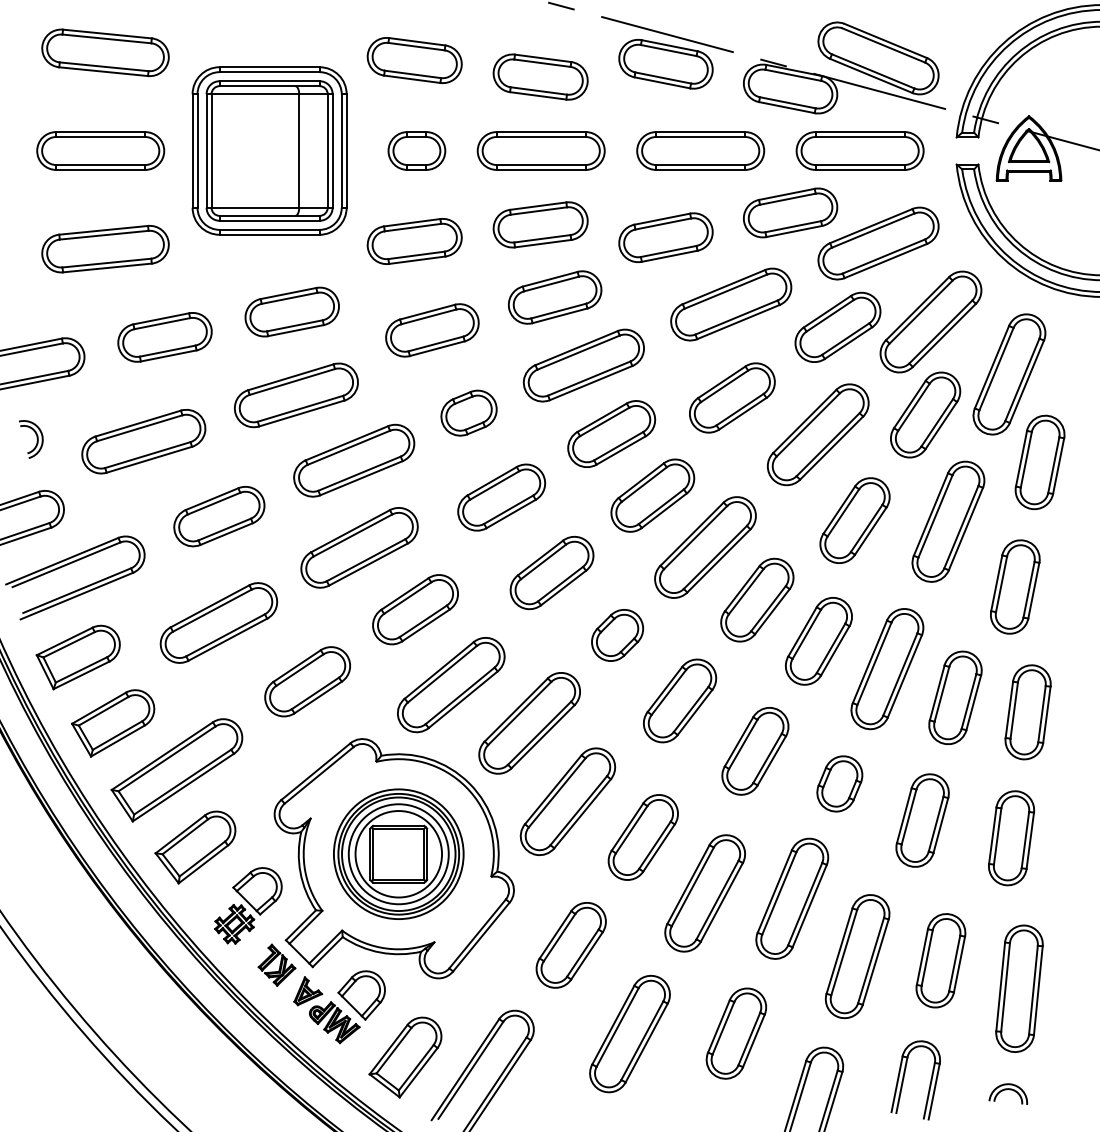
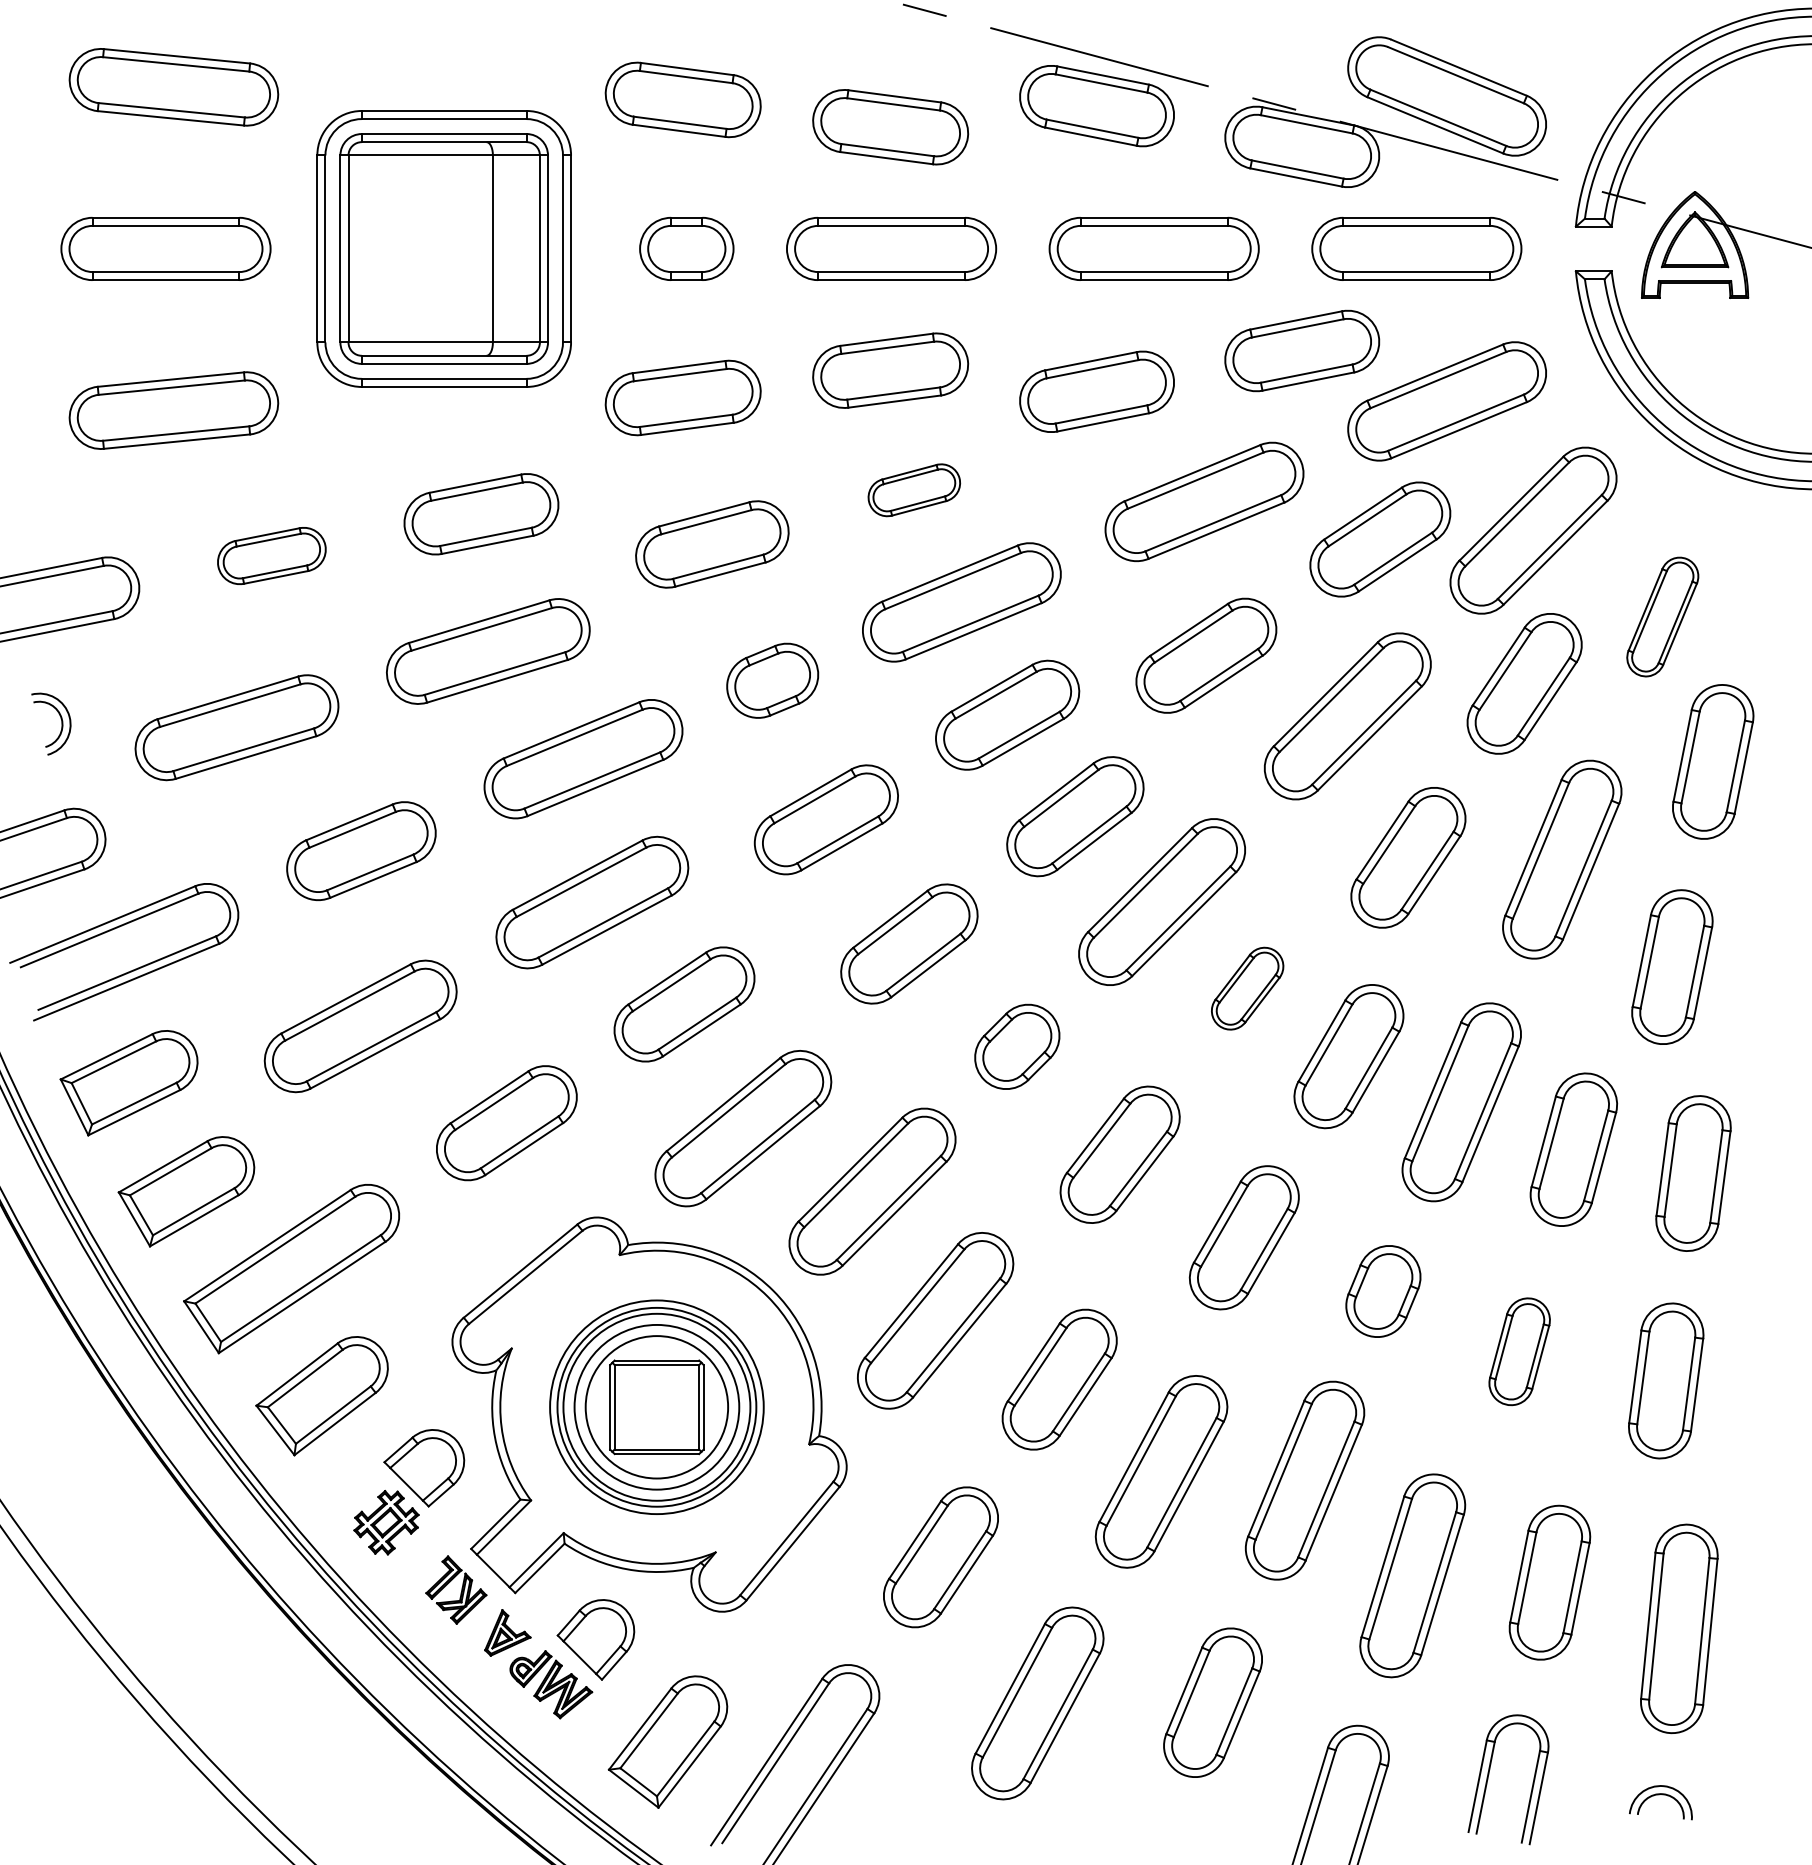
part: (554, 297) -> (913, 490), size x0.6
part: (164, 337) -> (271, 556), size x0.7
part: (1009, 374) -> (1662, 617), size x0.6
part: (757, 599) -> (1247, 987), size x0.6
part: (922, 820) -> (1519, 1351), size x0.7

